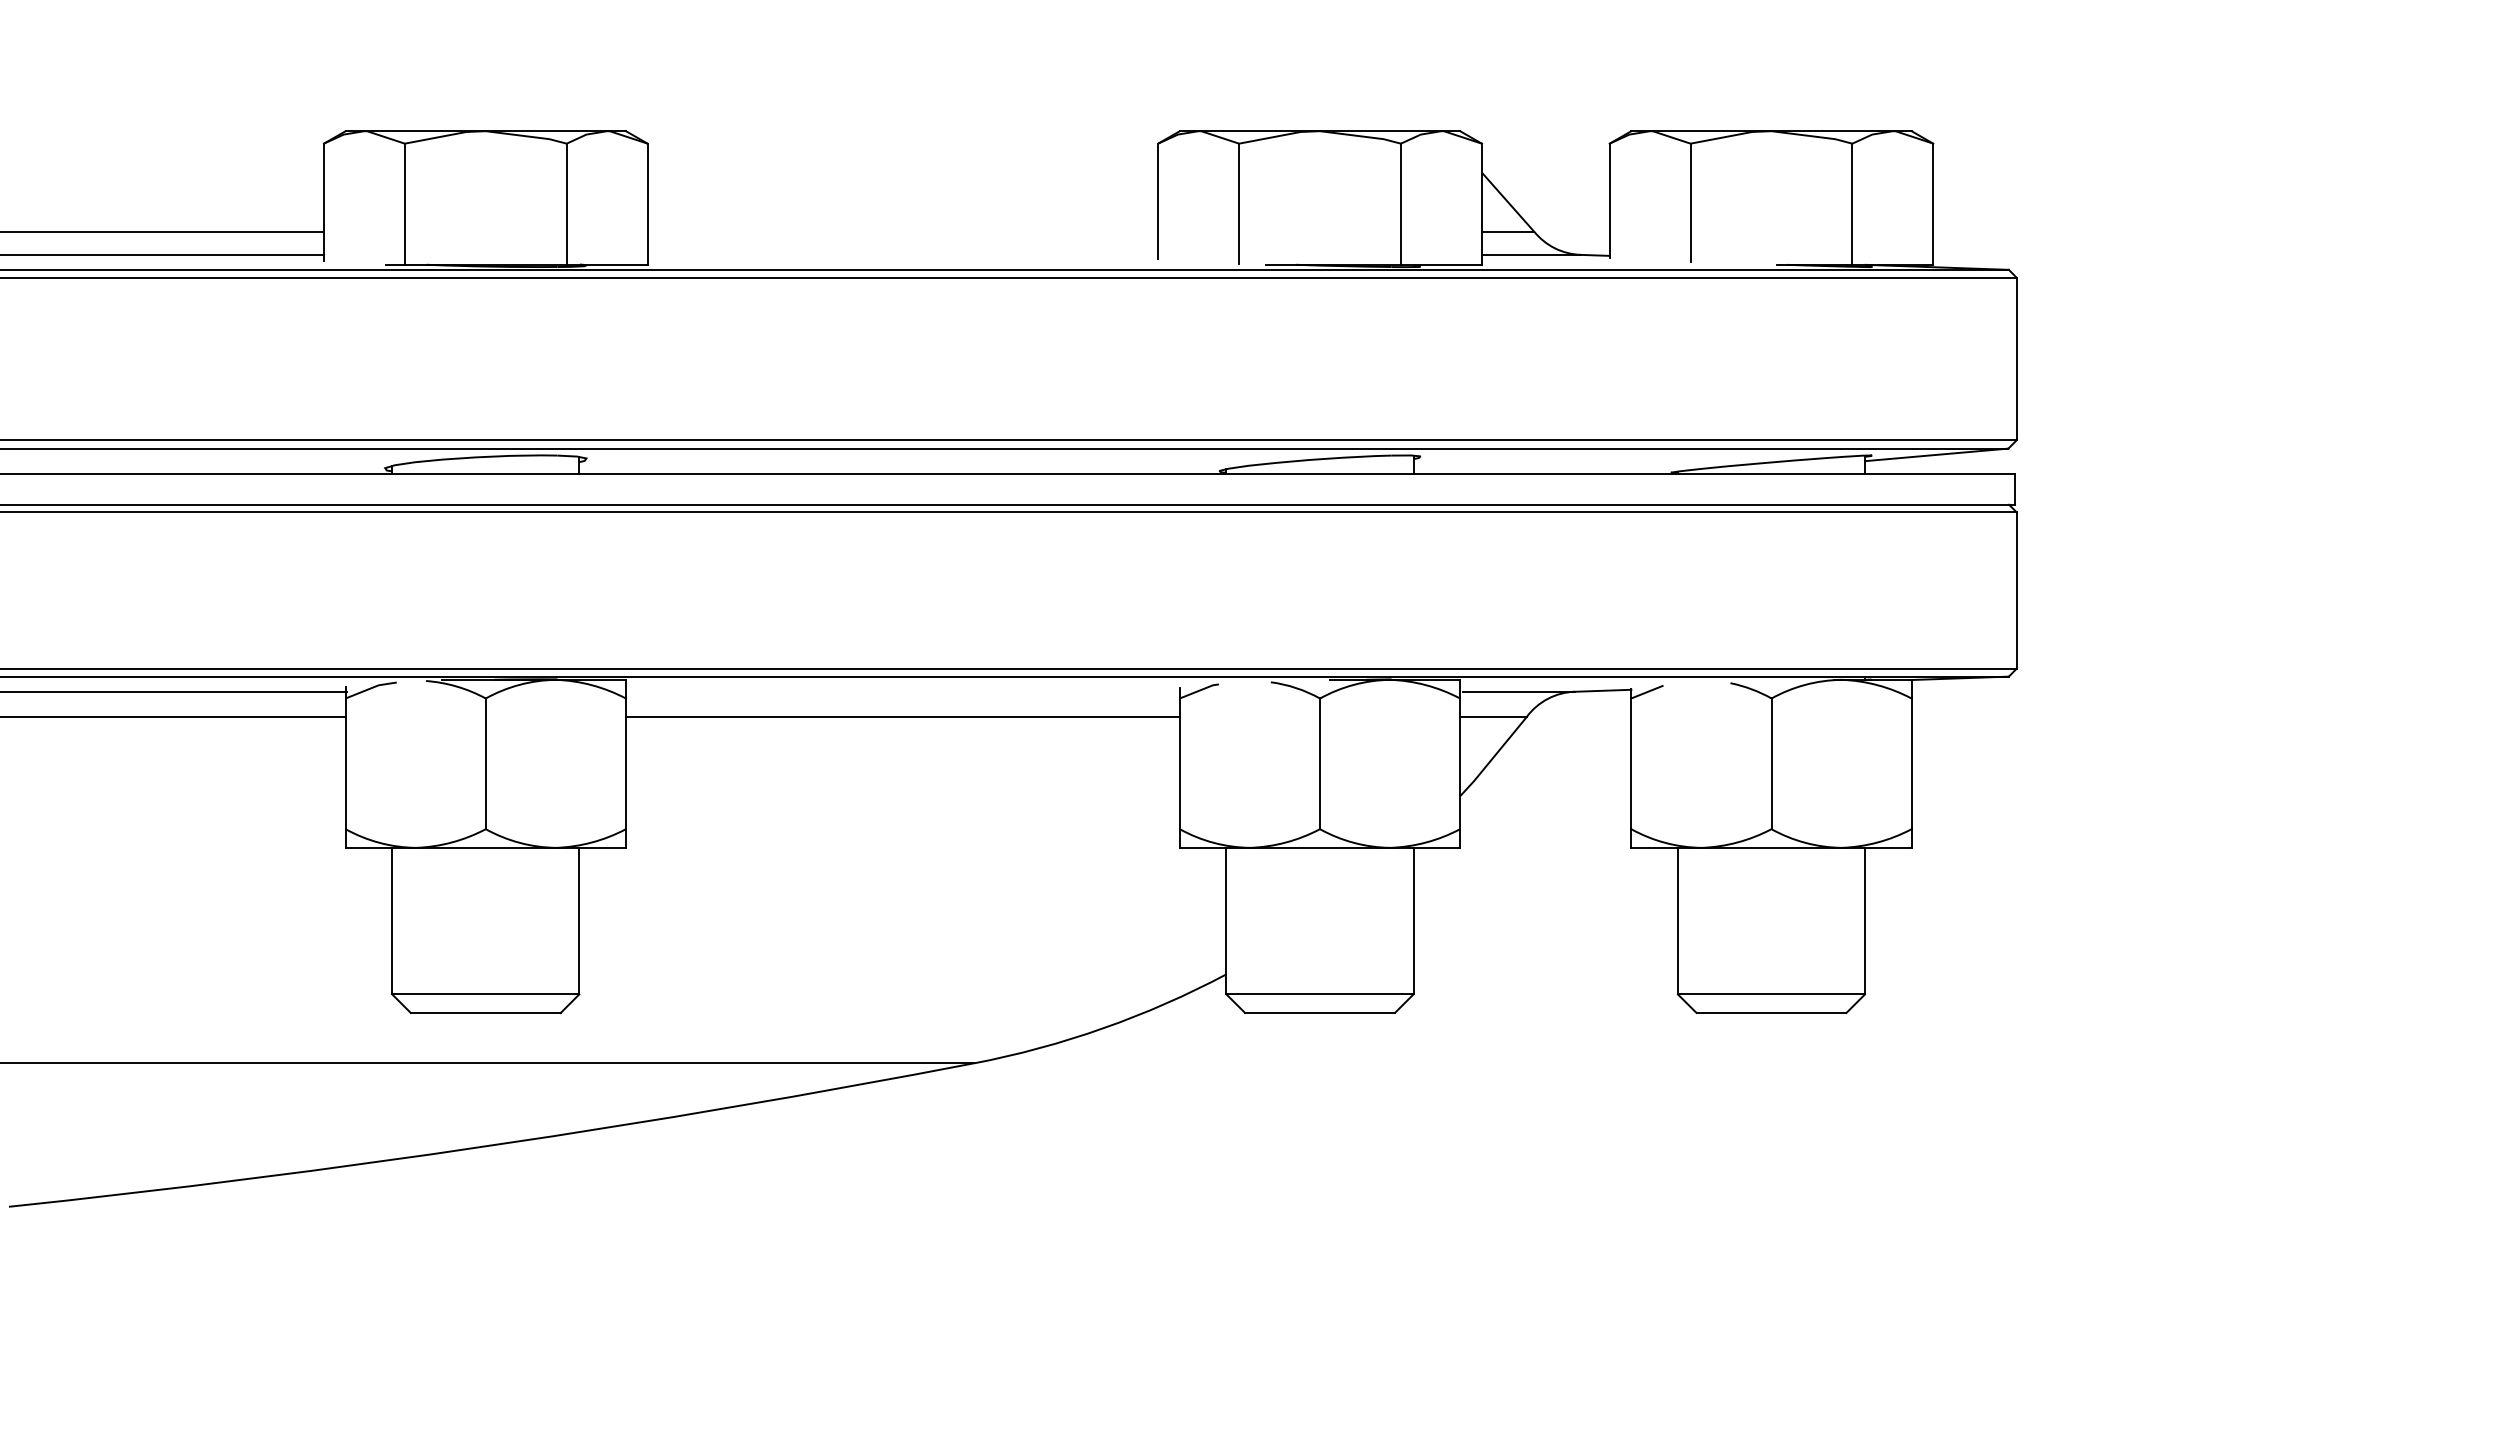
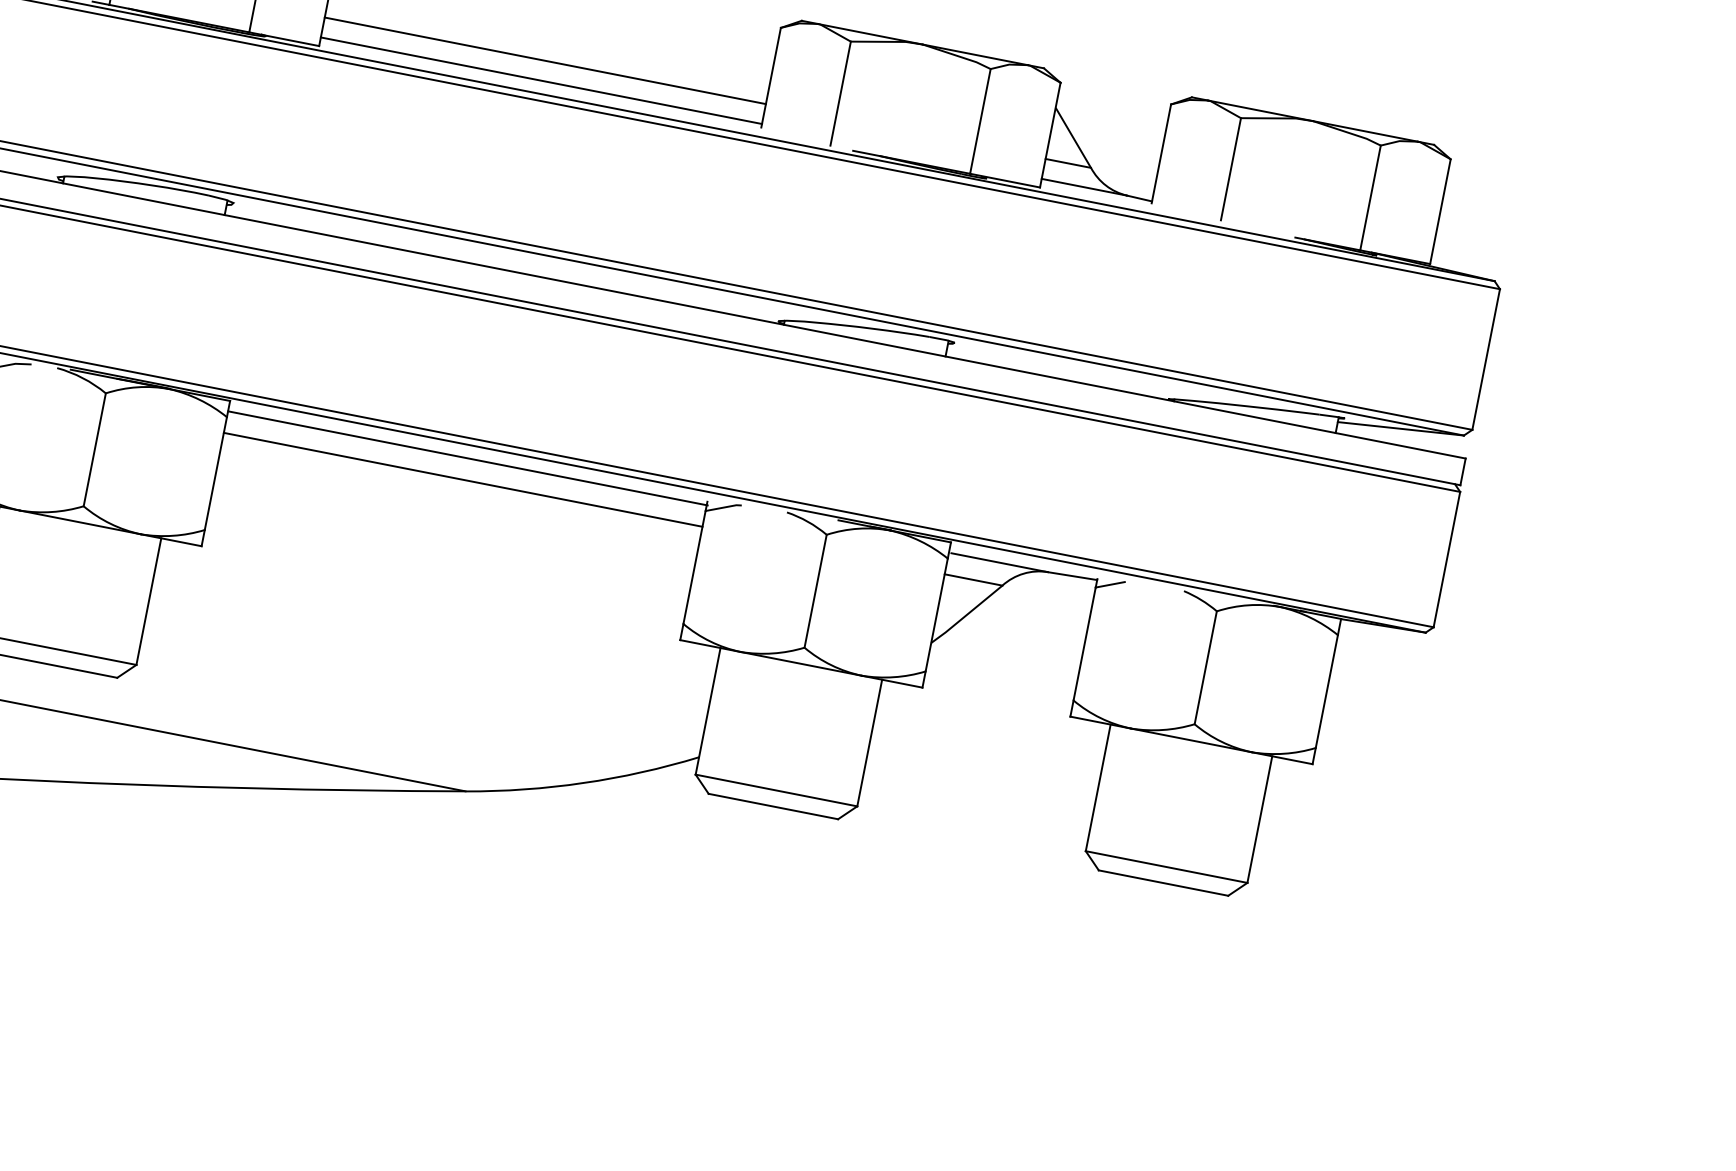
line: (902, 231) -> (545, 60), added
line: (902, 254) -> (541, 80), added
line: (903, 691) -> (467, 458), added

